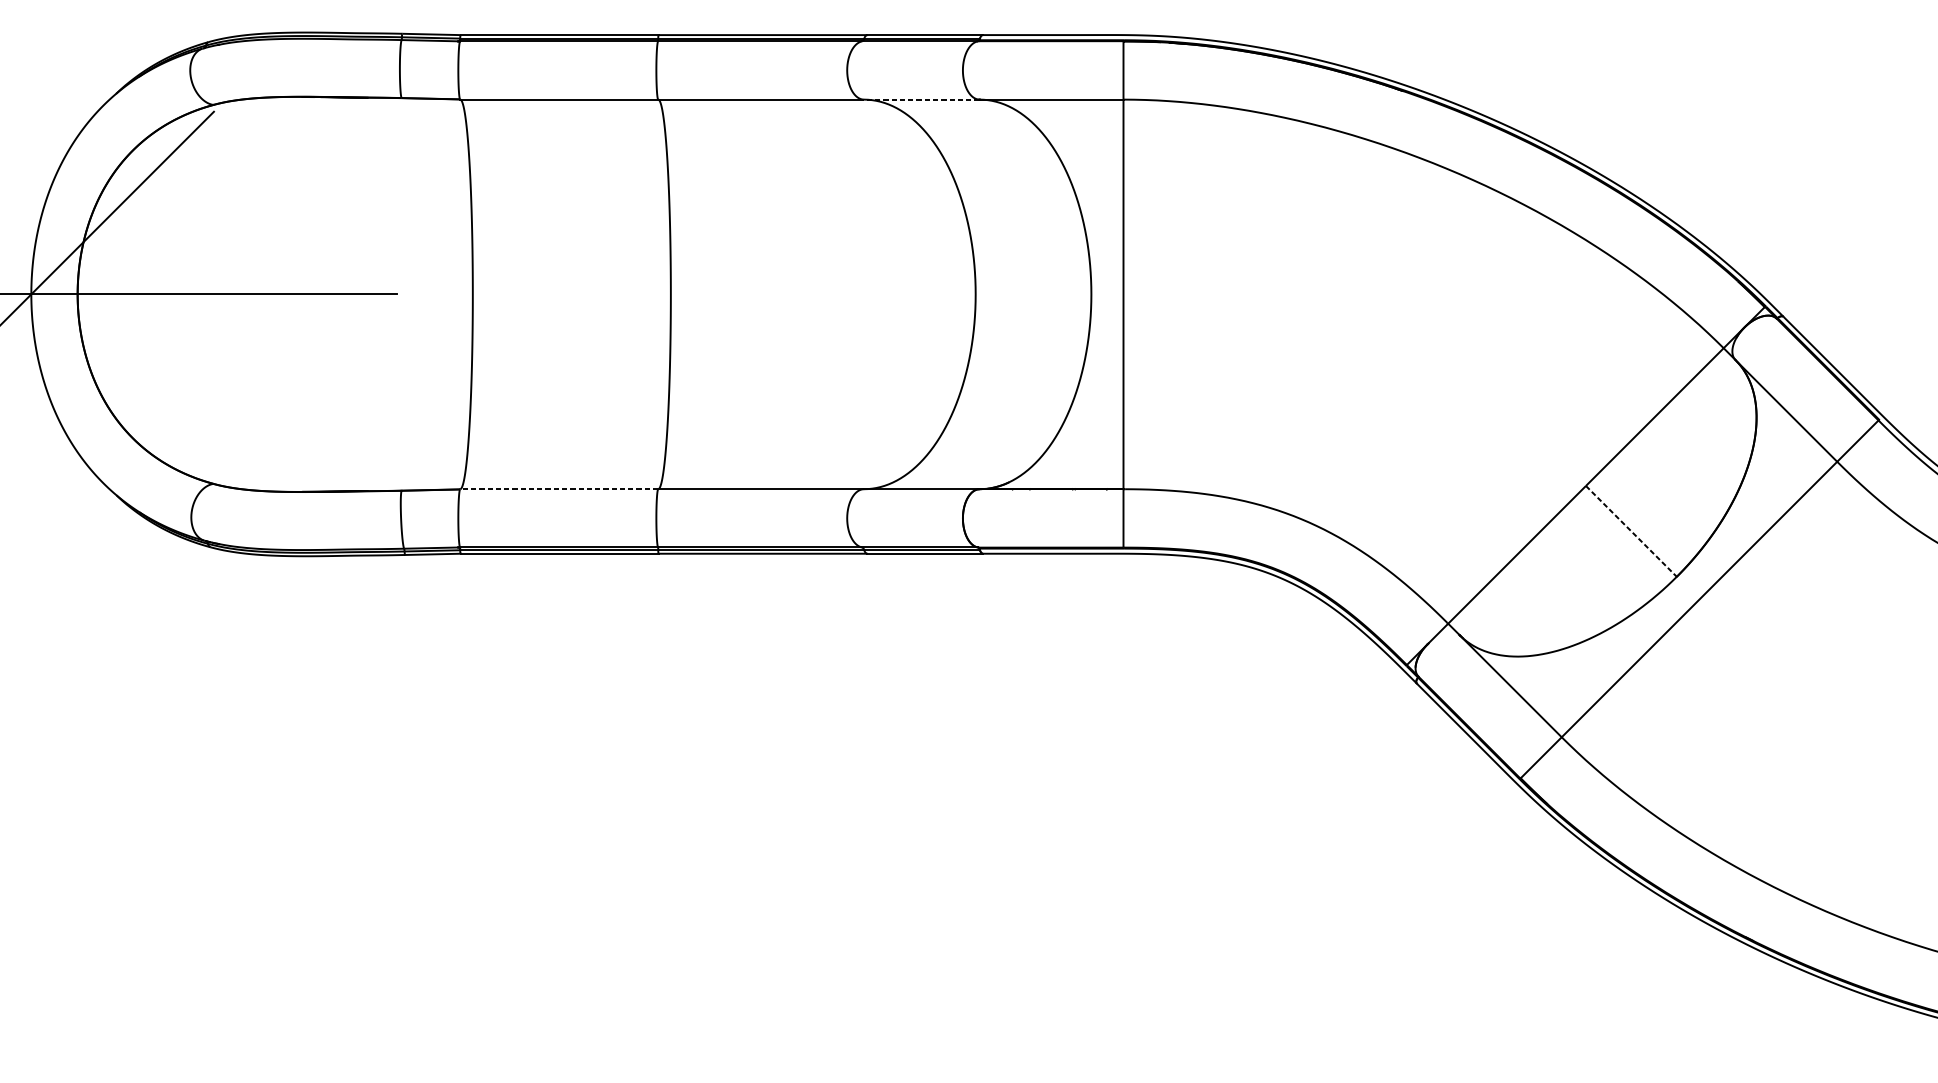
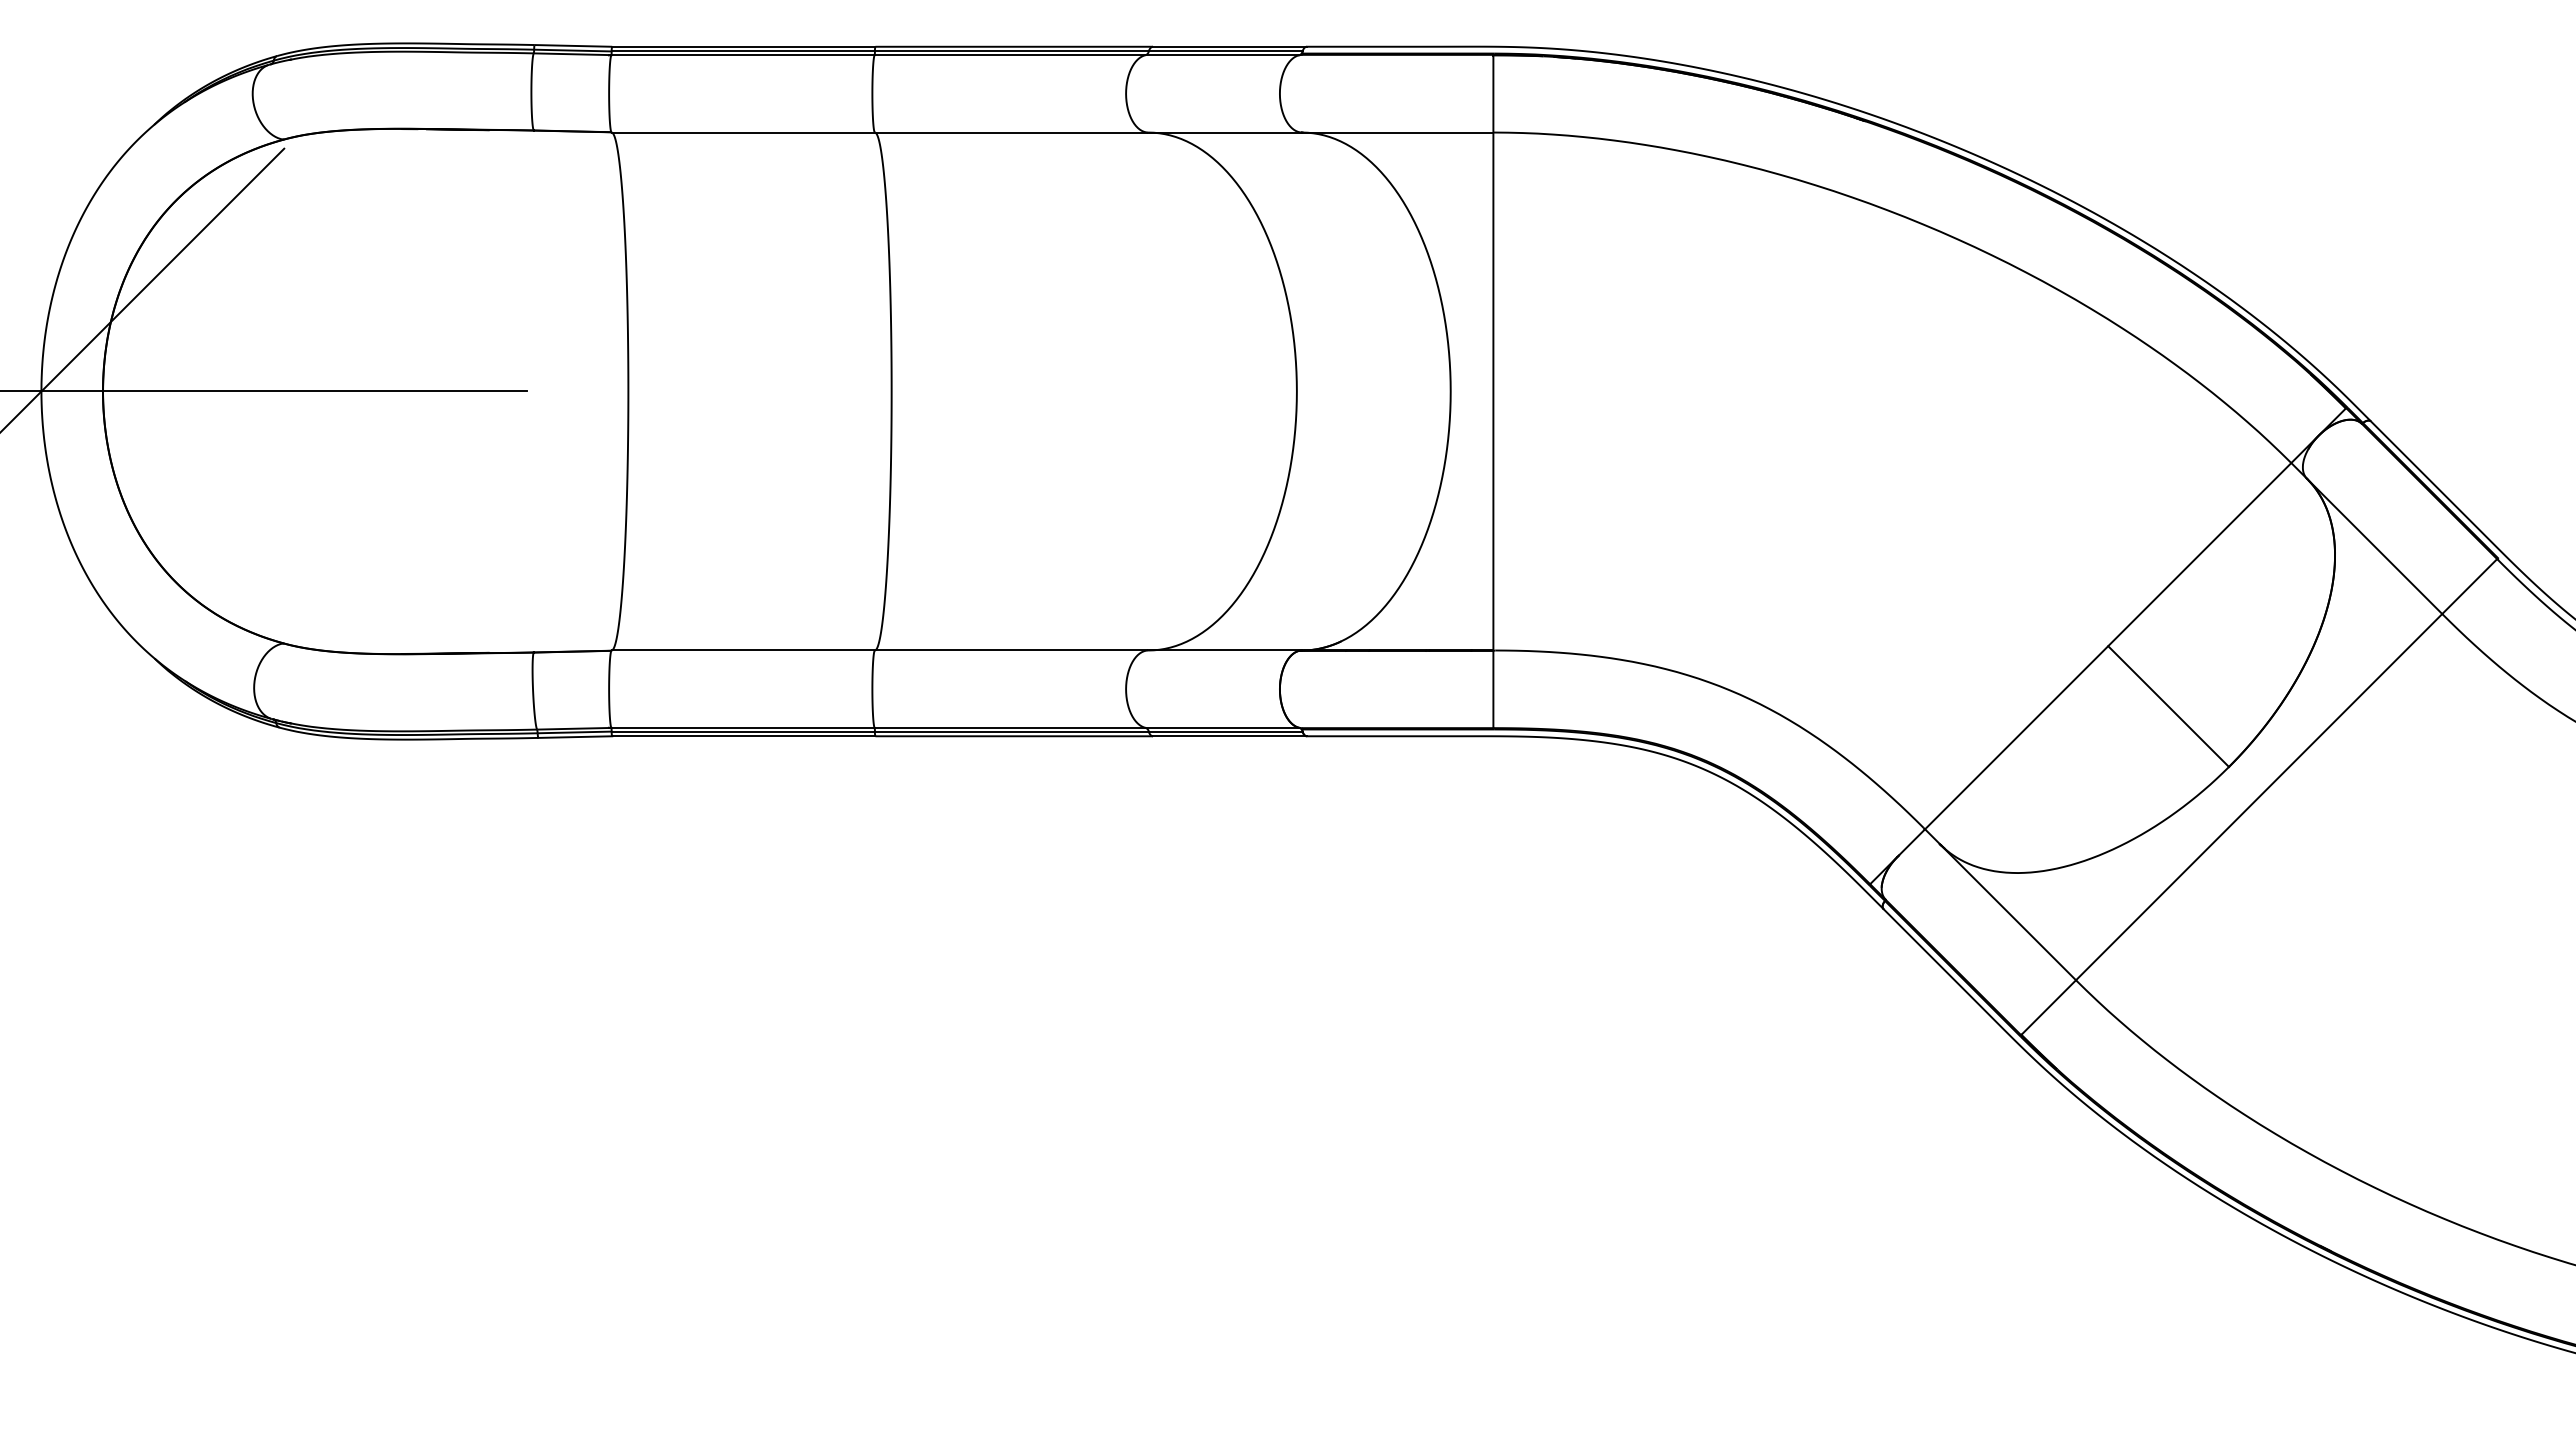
line: (921, 99) -> (1225, 132), dashed -> solid
line: (559, 489) -> (743, 650), dashed -> solid
line: (1631, 531) -> (2168, 706), dashed -> solid

